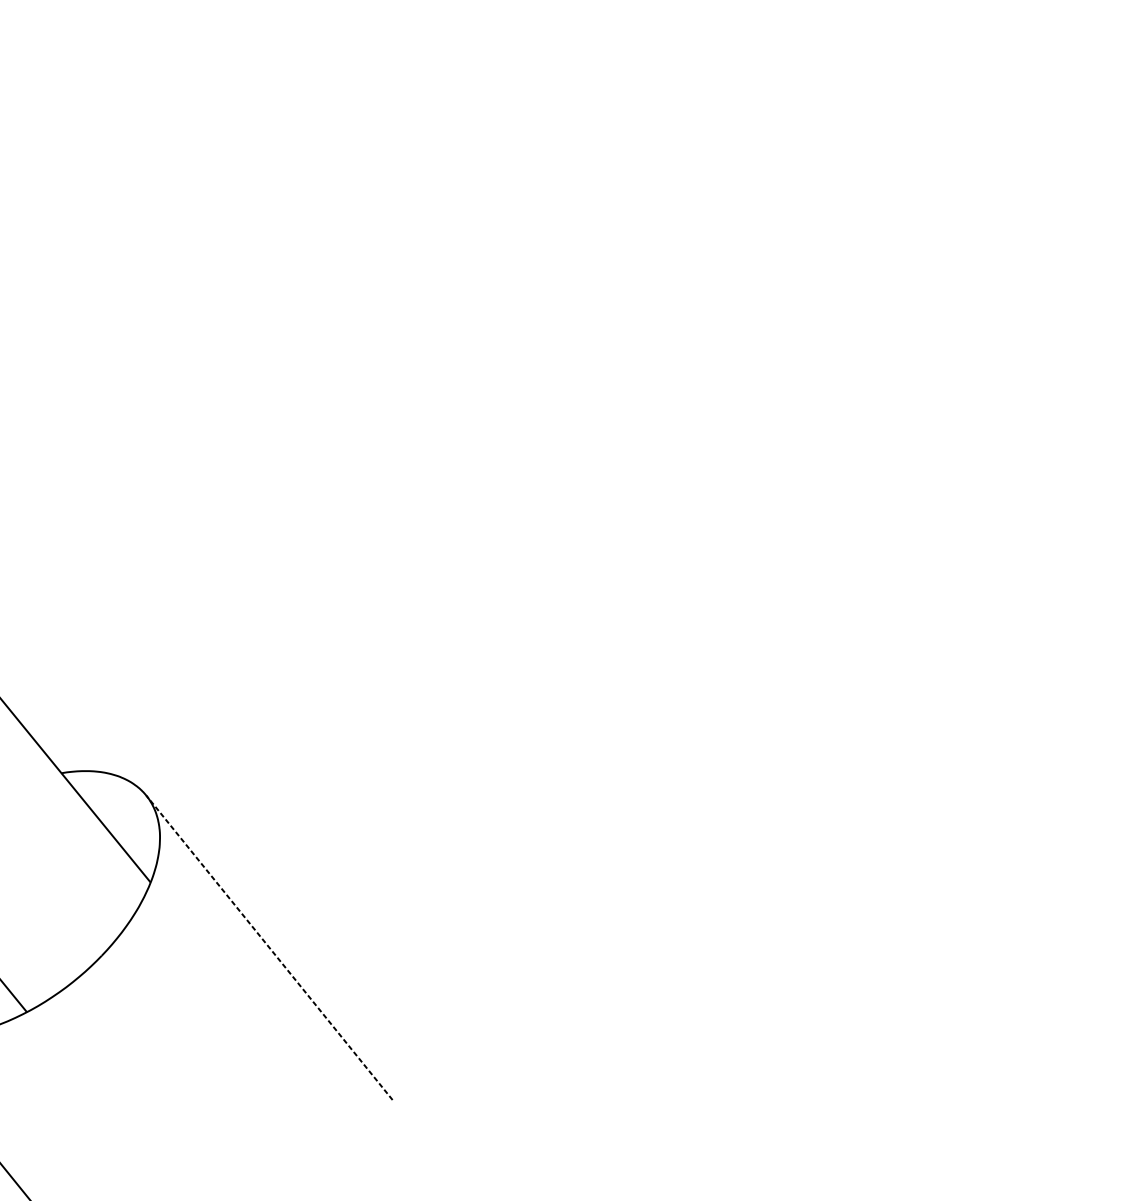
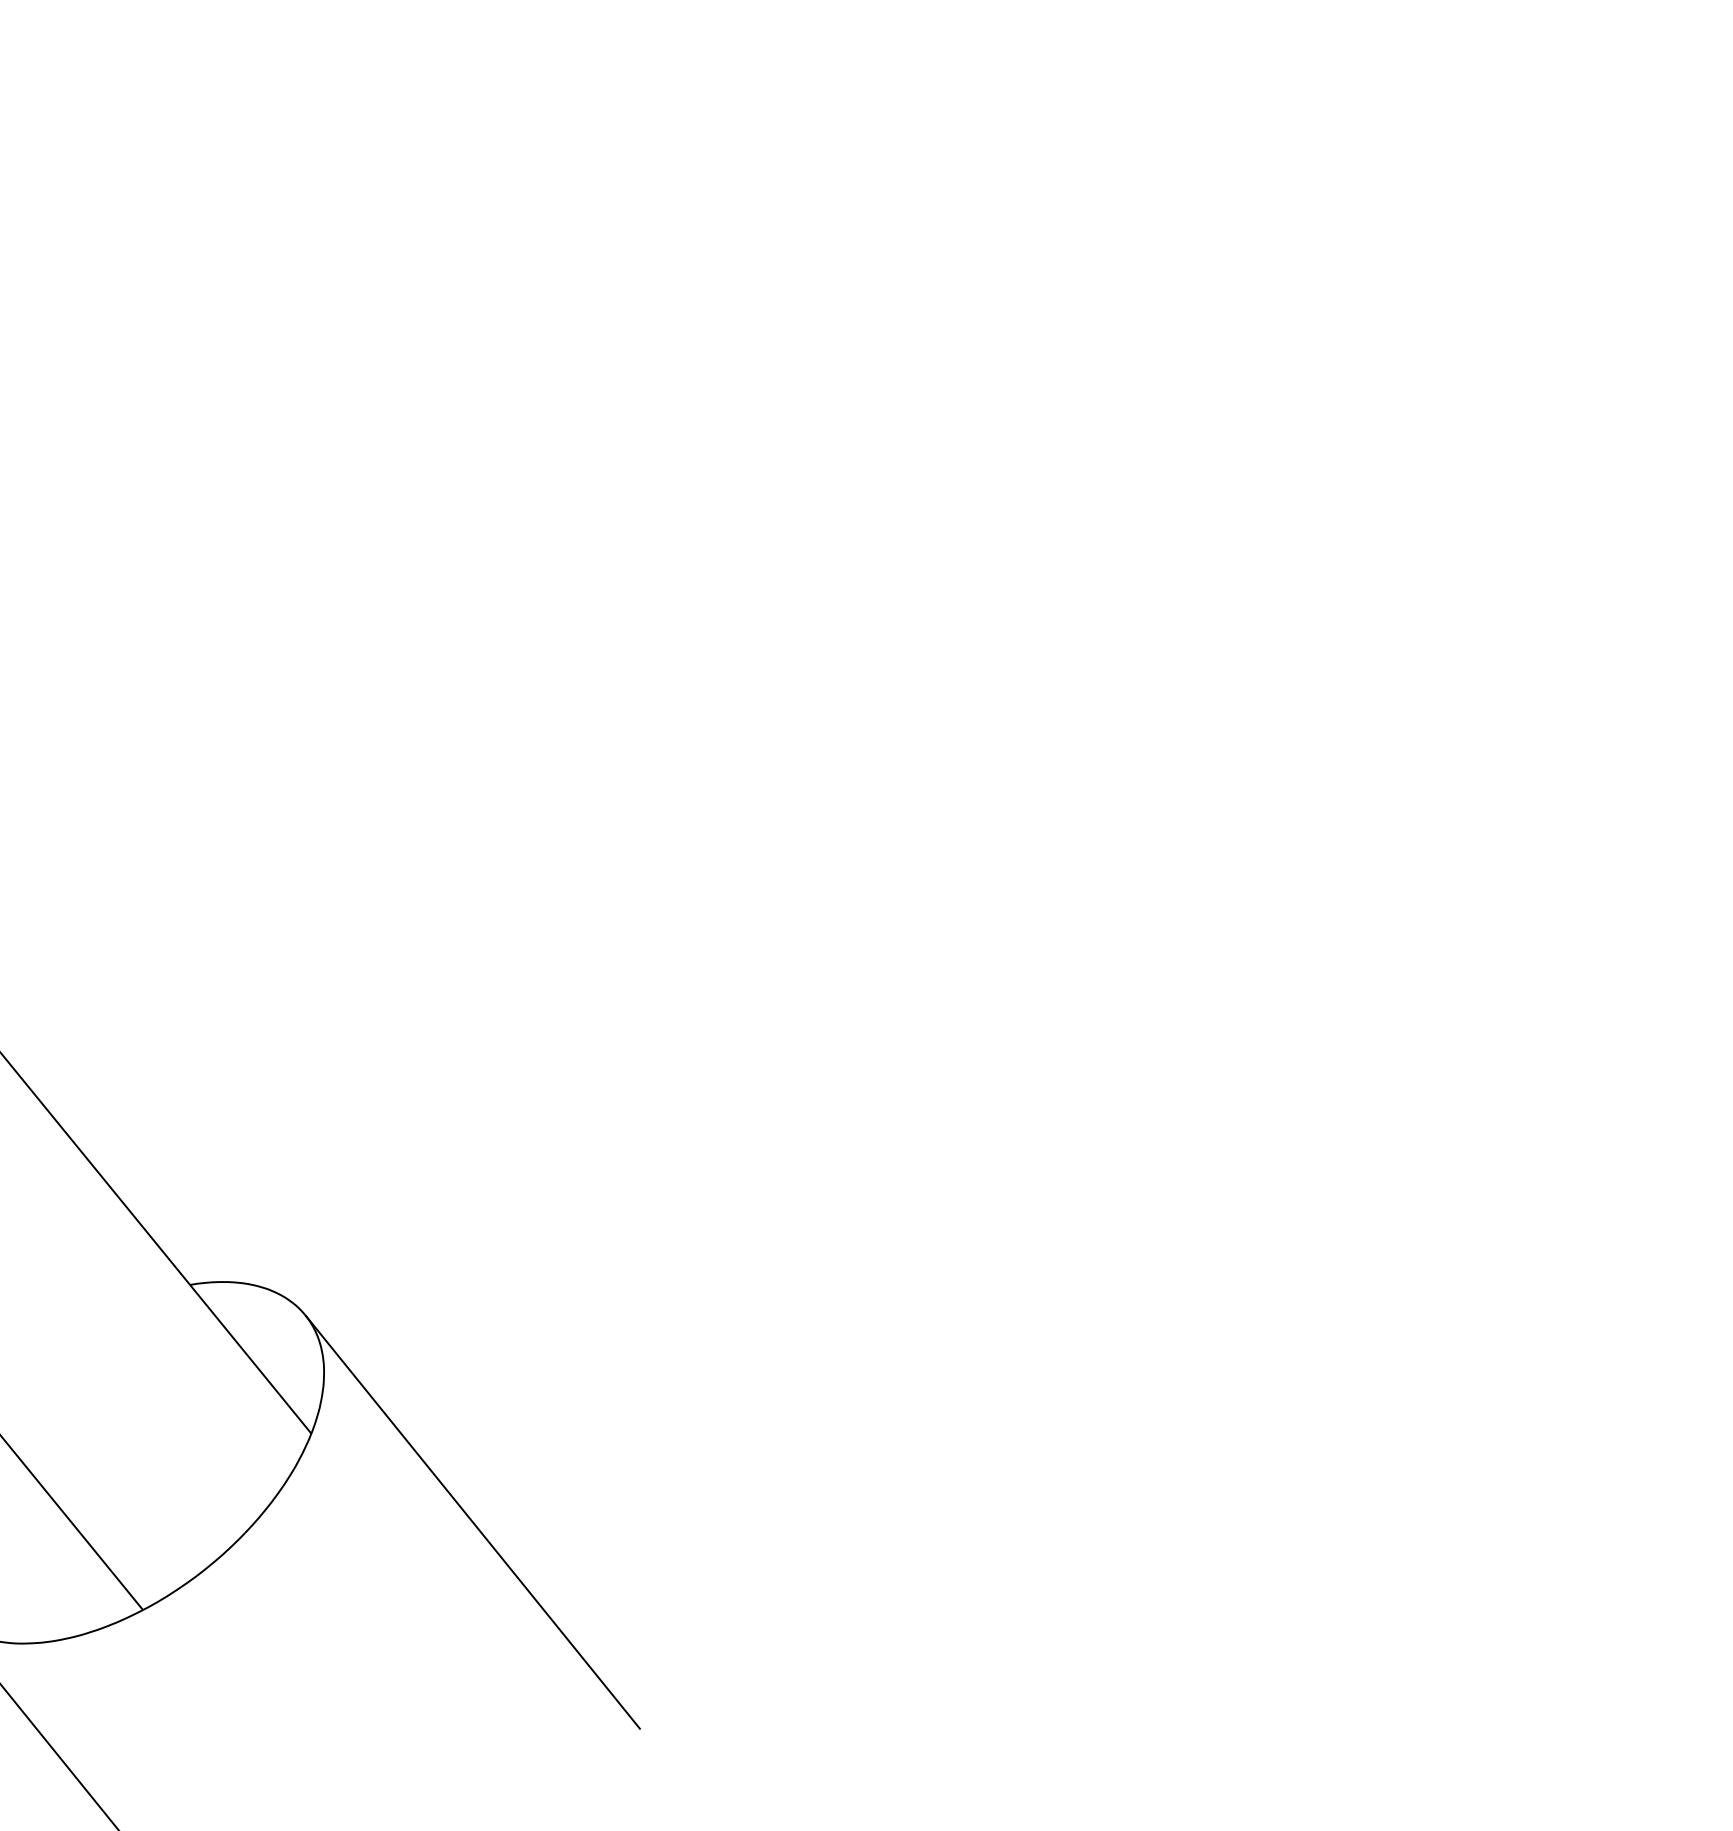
line: (269, 947) -> (472, 1522), dashed -> solid

